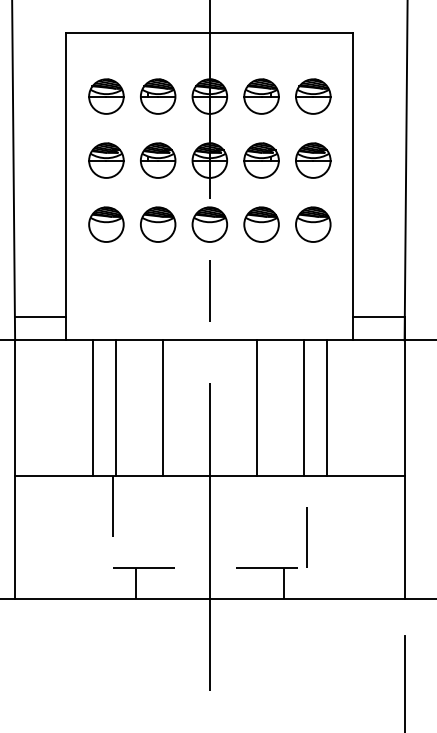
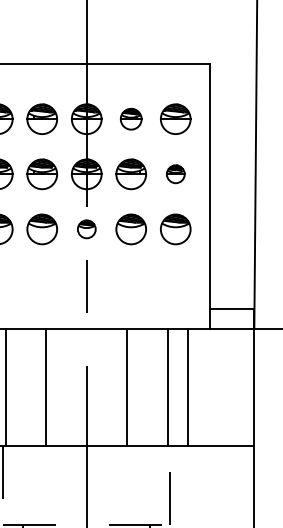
part: (261, 96) -> (131, 119), size x0.7
part: (313, 160) -> (175, 174), size x0.6
part: (209, 224) -> (86, 229), size x0.6

